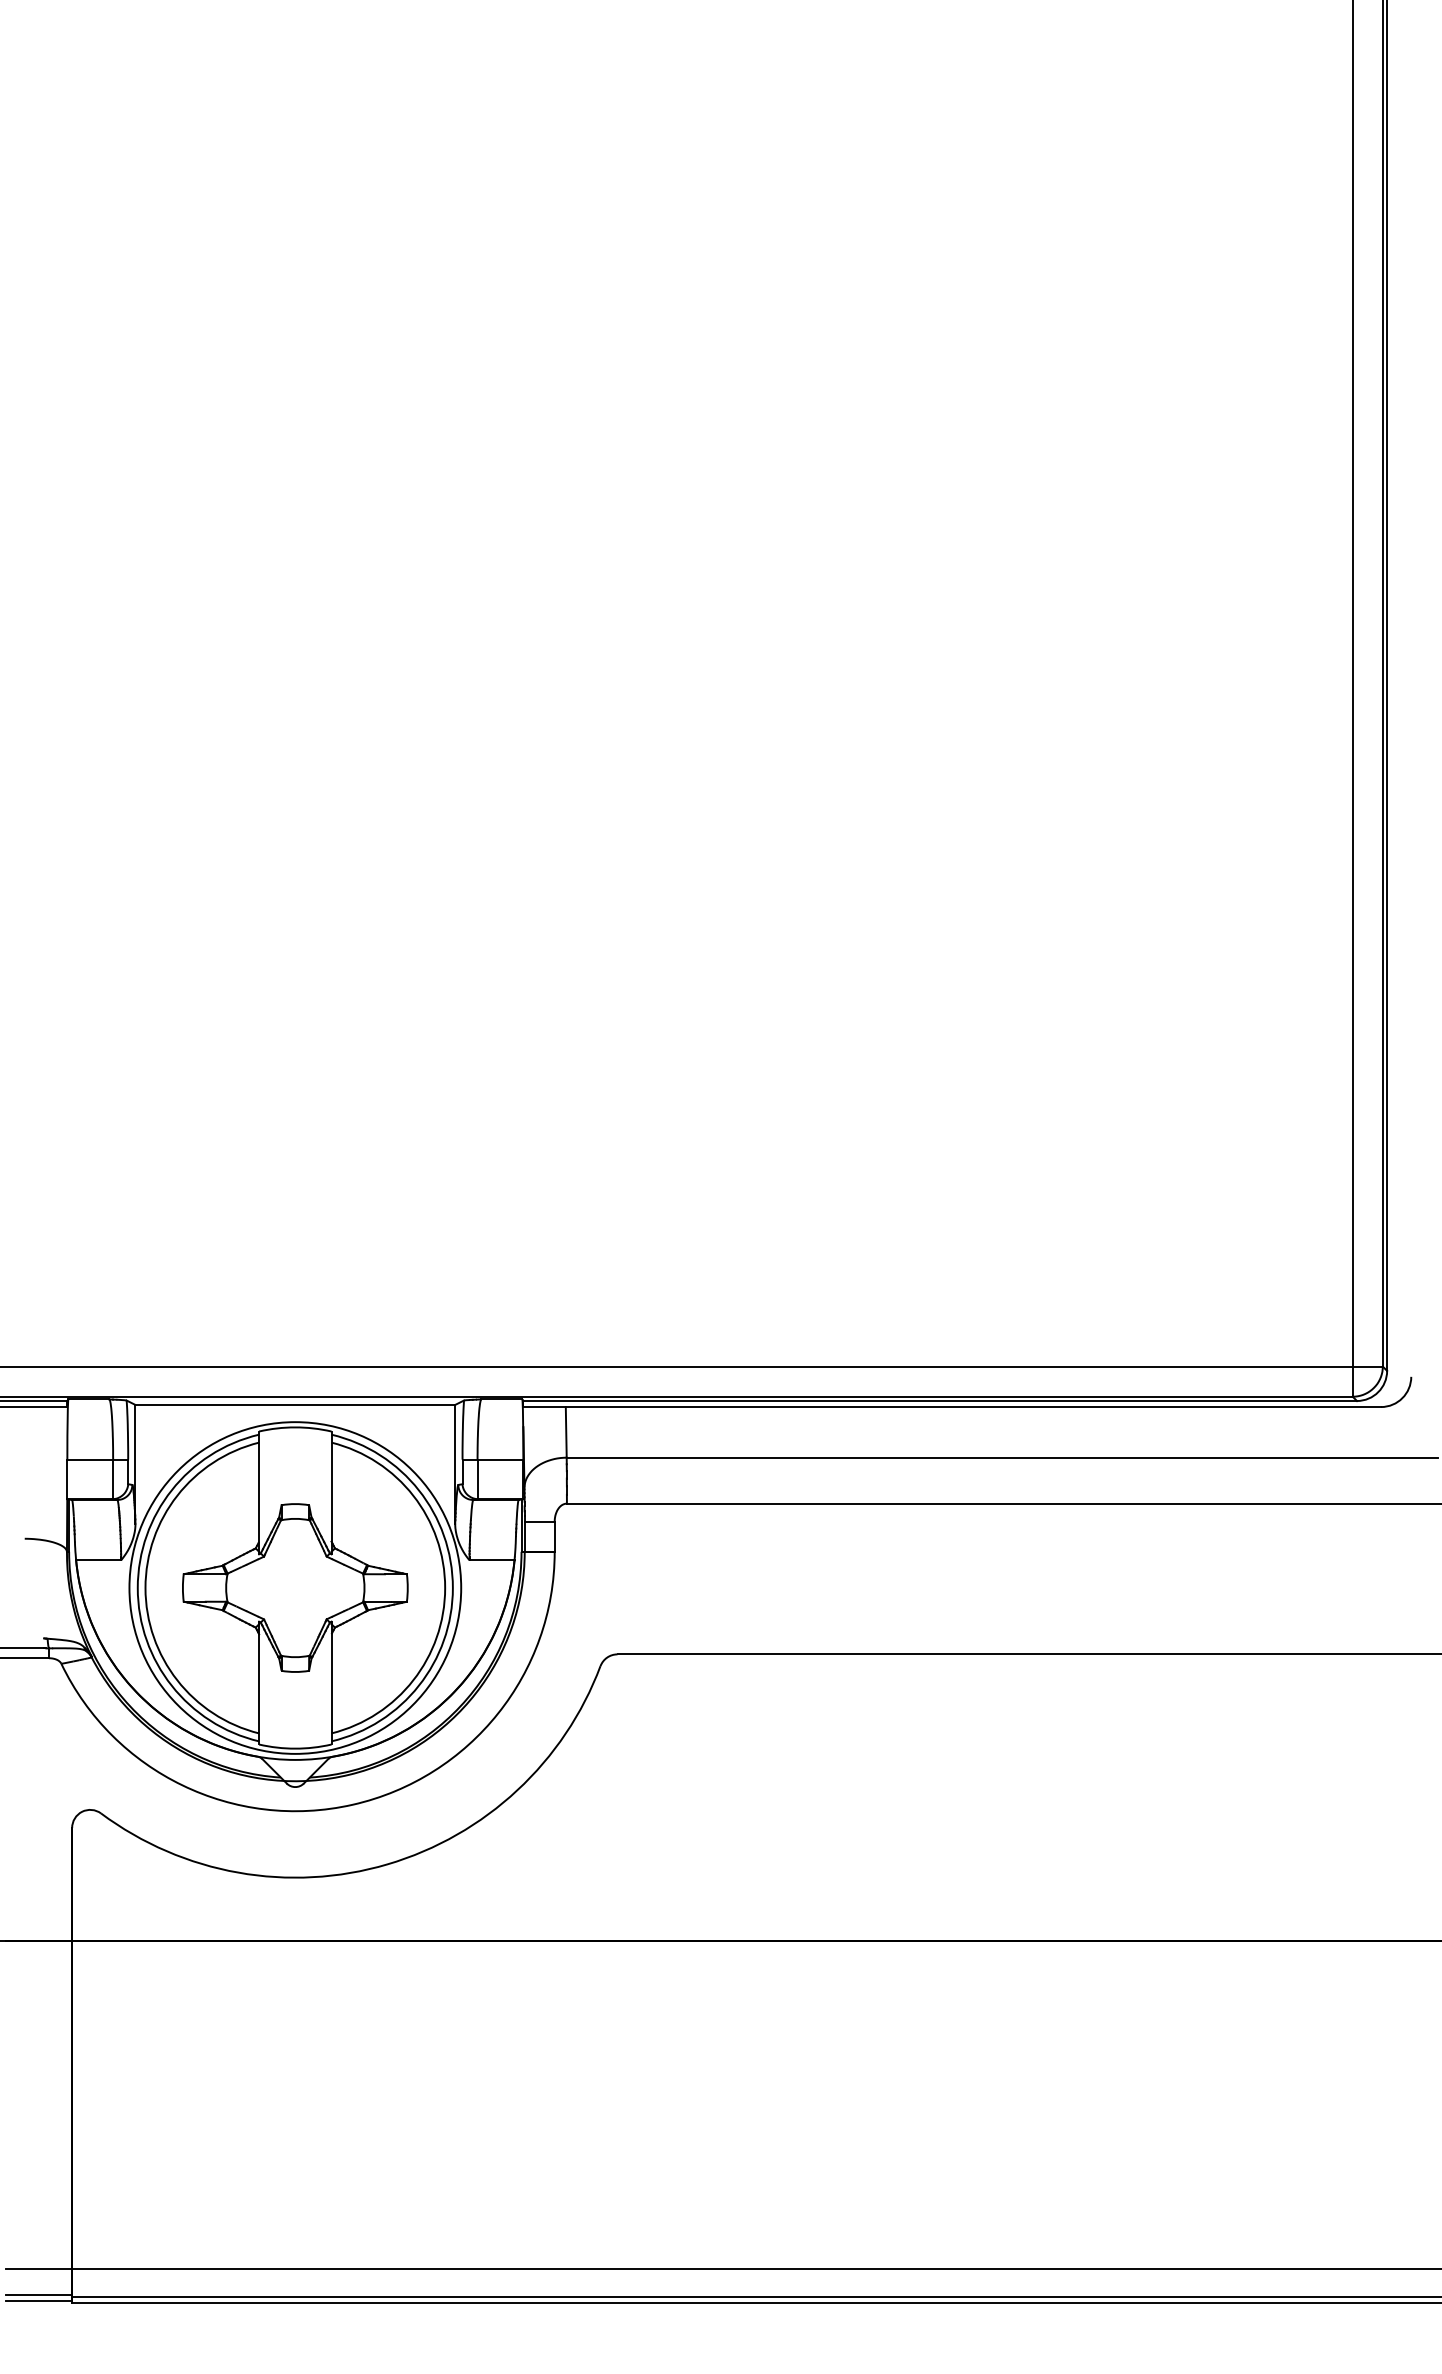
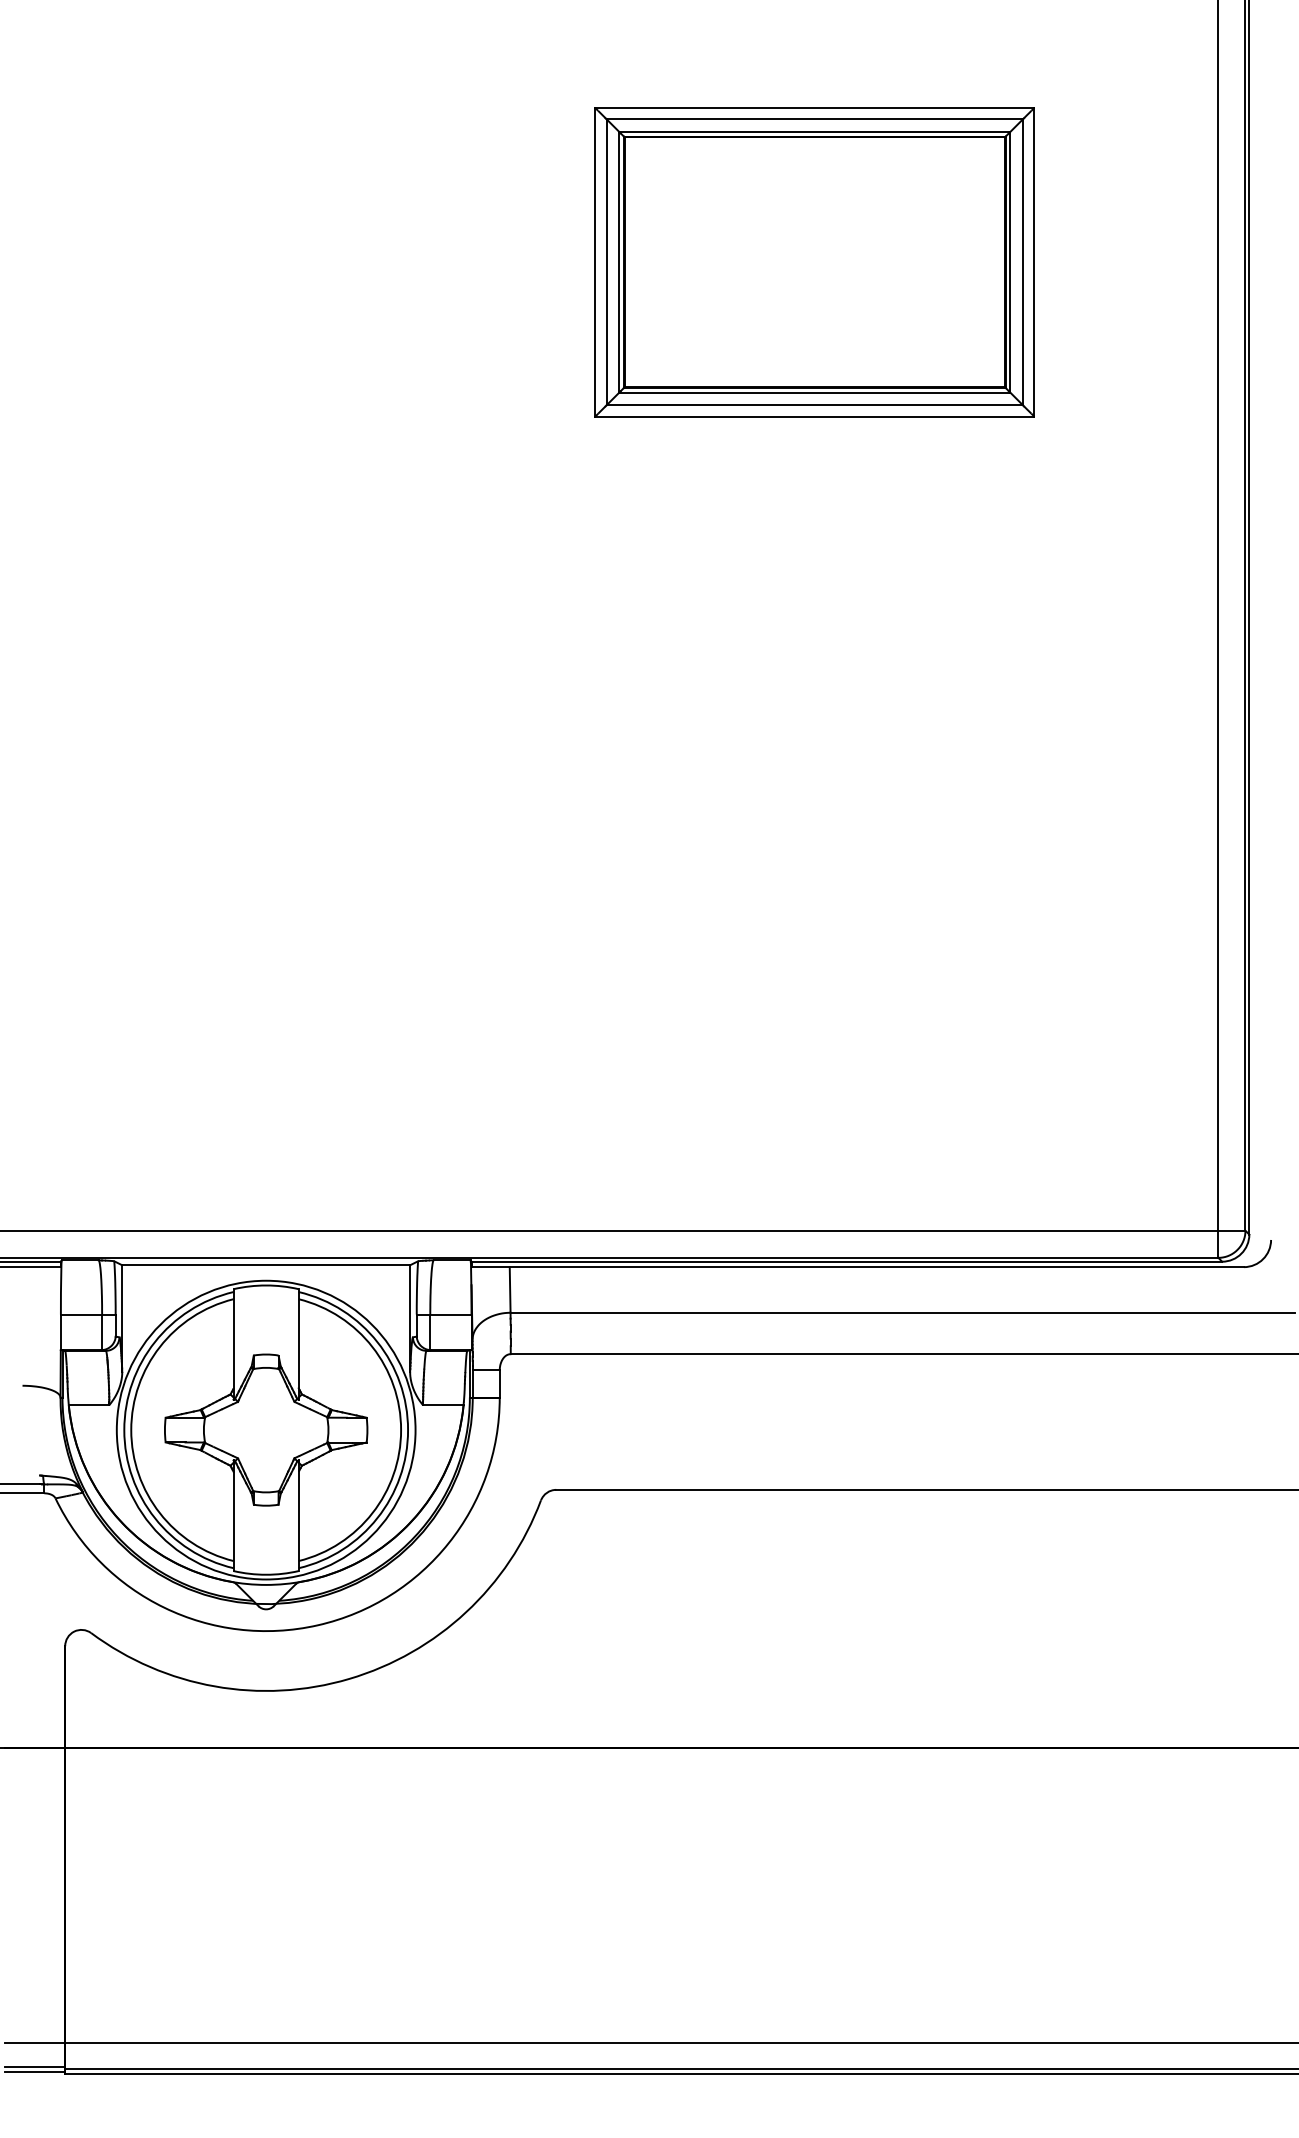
part: (904, 291) -> (814, 262), added

